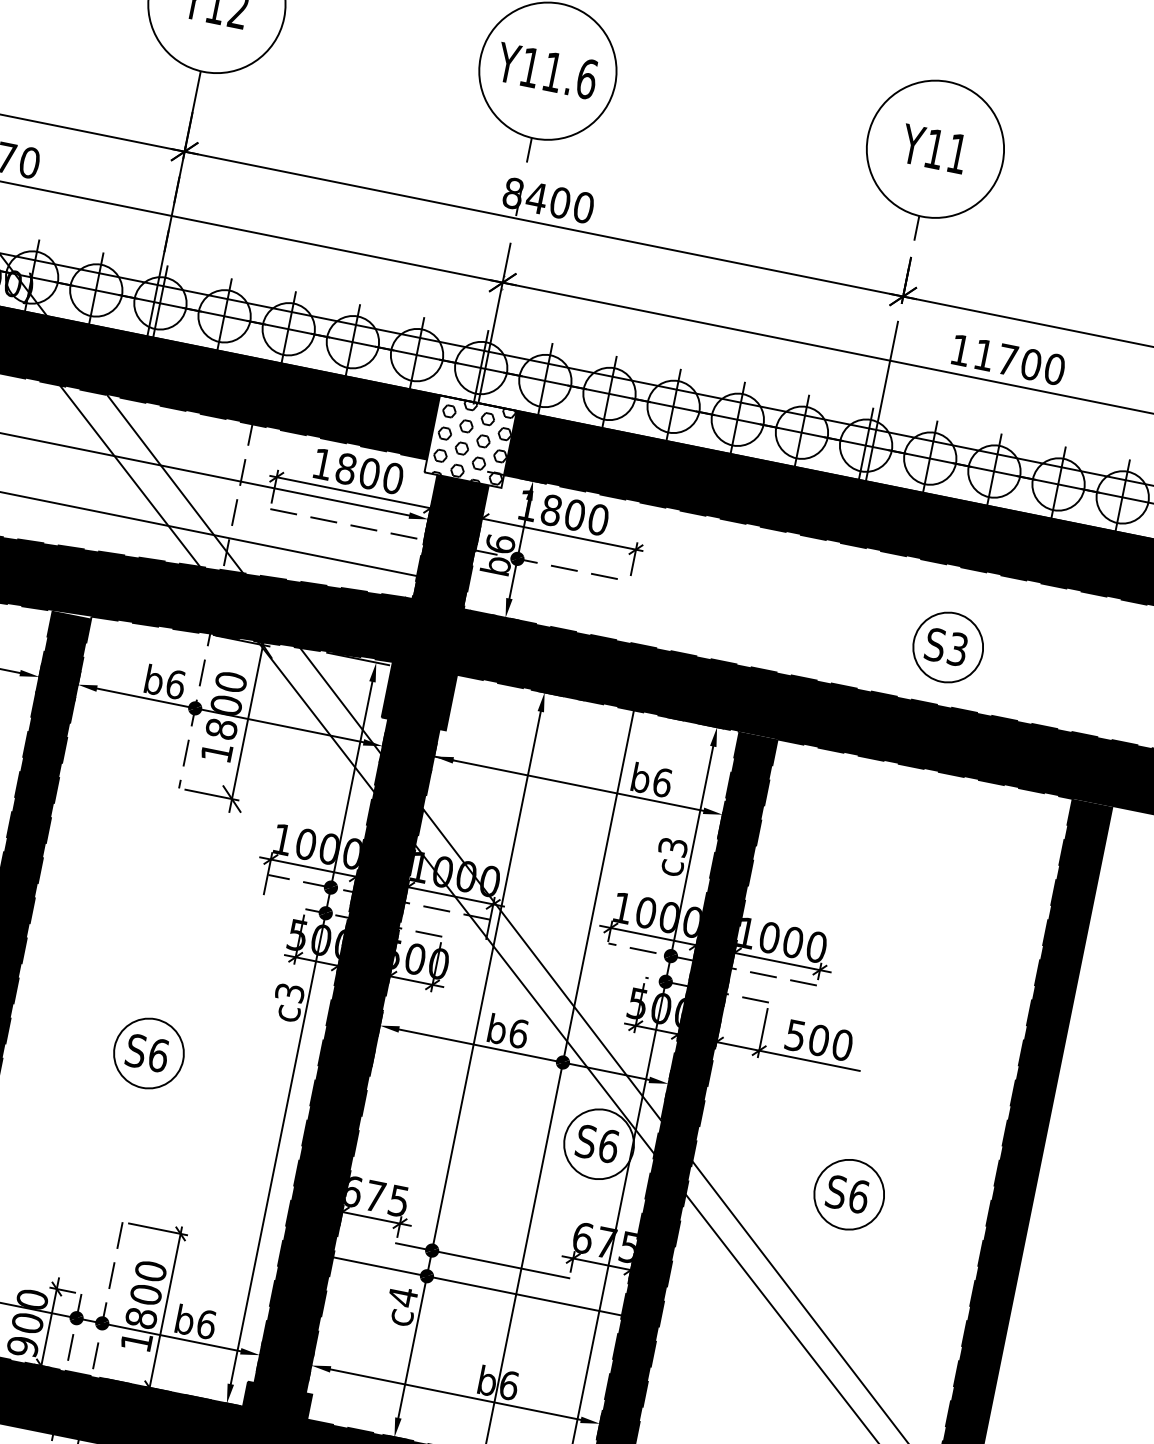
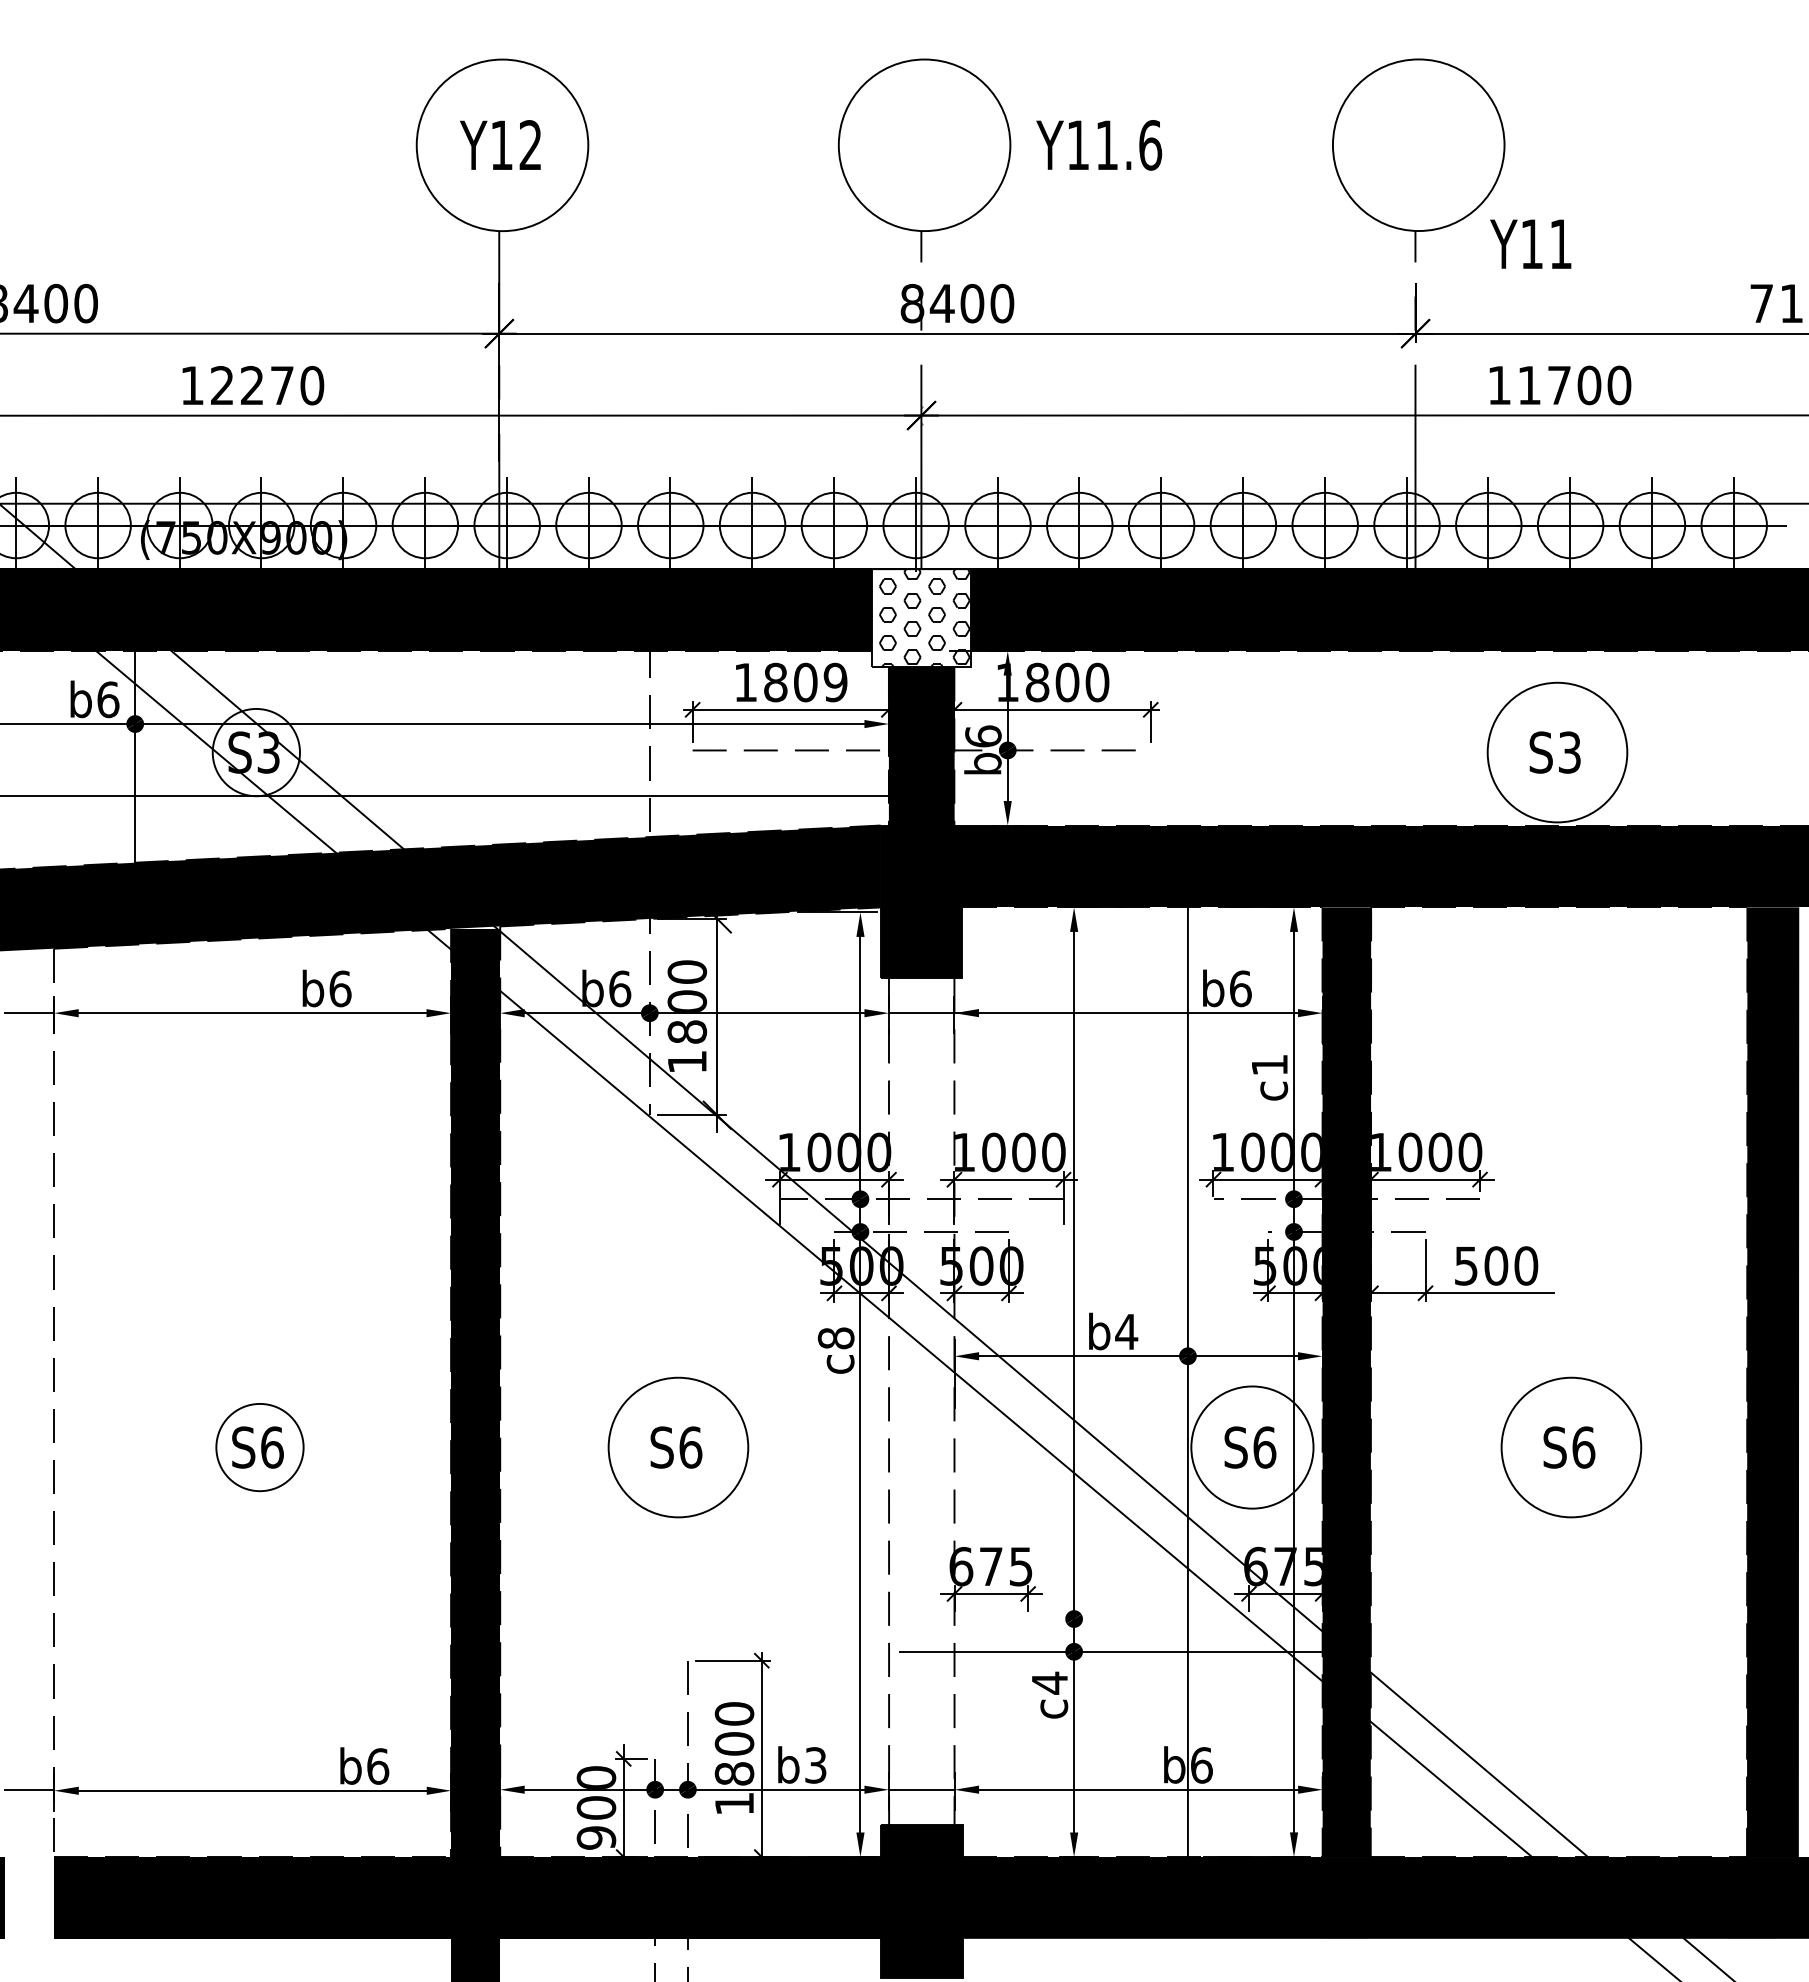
text: (547, 71) -> (1099, 145), moved
text: (933, 148) -> (1530, 243), moved
text: (393, 478) -> (835, 682), 1800 -> 1809
circle: (948, 647) -> (1557, 752), size x1.6
text: (673, 846) -> (1269, 1064), c3 -> c1
text: (290, 993) -> (836, 1338), c3 -> c8
text: (518, 1033) -> (1126, 1331), b6 -> b4
circle: (149, 1053) -> (678, 1447), size x1.6
fill: (346, 1055) -> (921, 1401), removed
circle: (599, 1144) -> (1252, 1447), size x1.4
circle: (849, 1194) -> (1571, 1447), size x1.6
line: (482, 1261) -> (1138, 1619), removed
text: (206, 1324) -> (816, 1765), b6 -> b3

